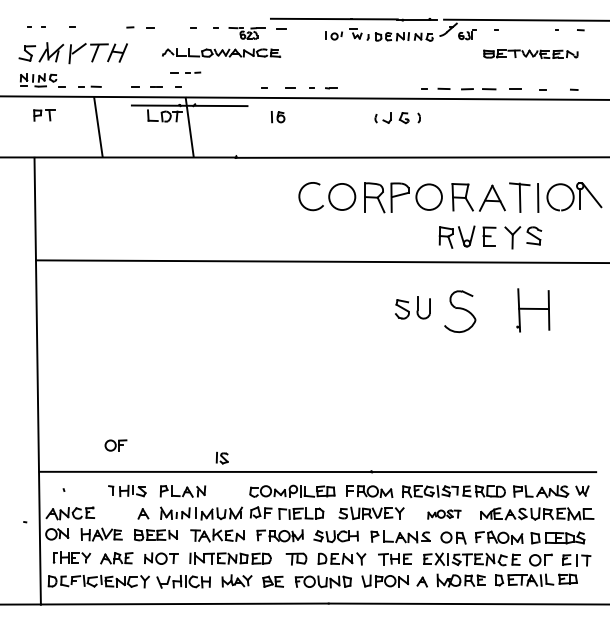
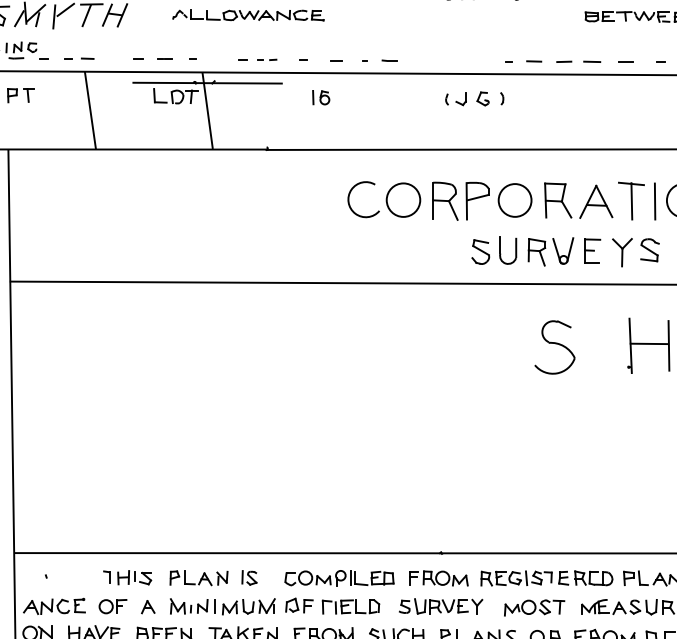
part: (185, 72) -> (257, 59), moved
part: (412, 307) -> (493, 249), moved
part: (115, 445) -> (112, 606), moved
part: (221, 457) -> (248, 577), moved
part: (444, 514) -> (534, 607), size x1.43

